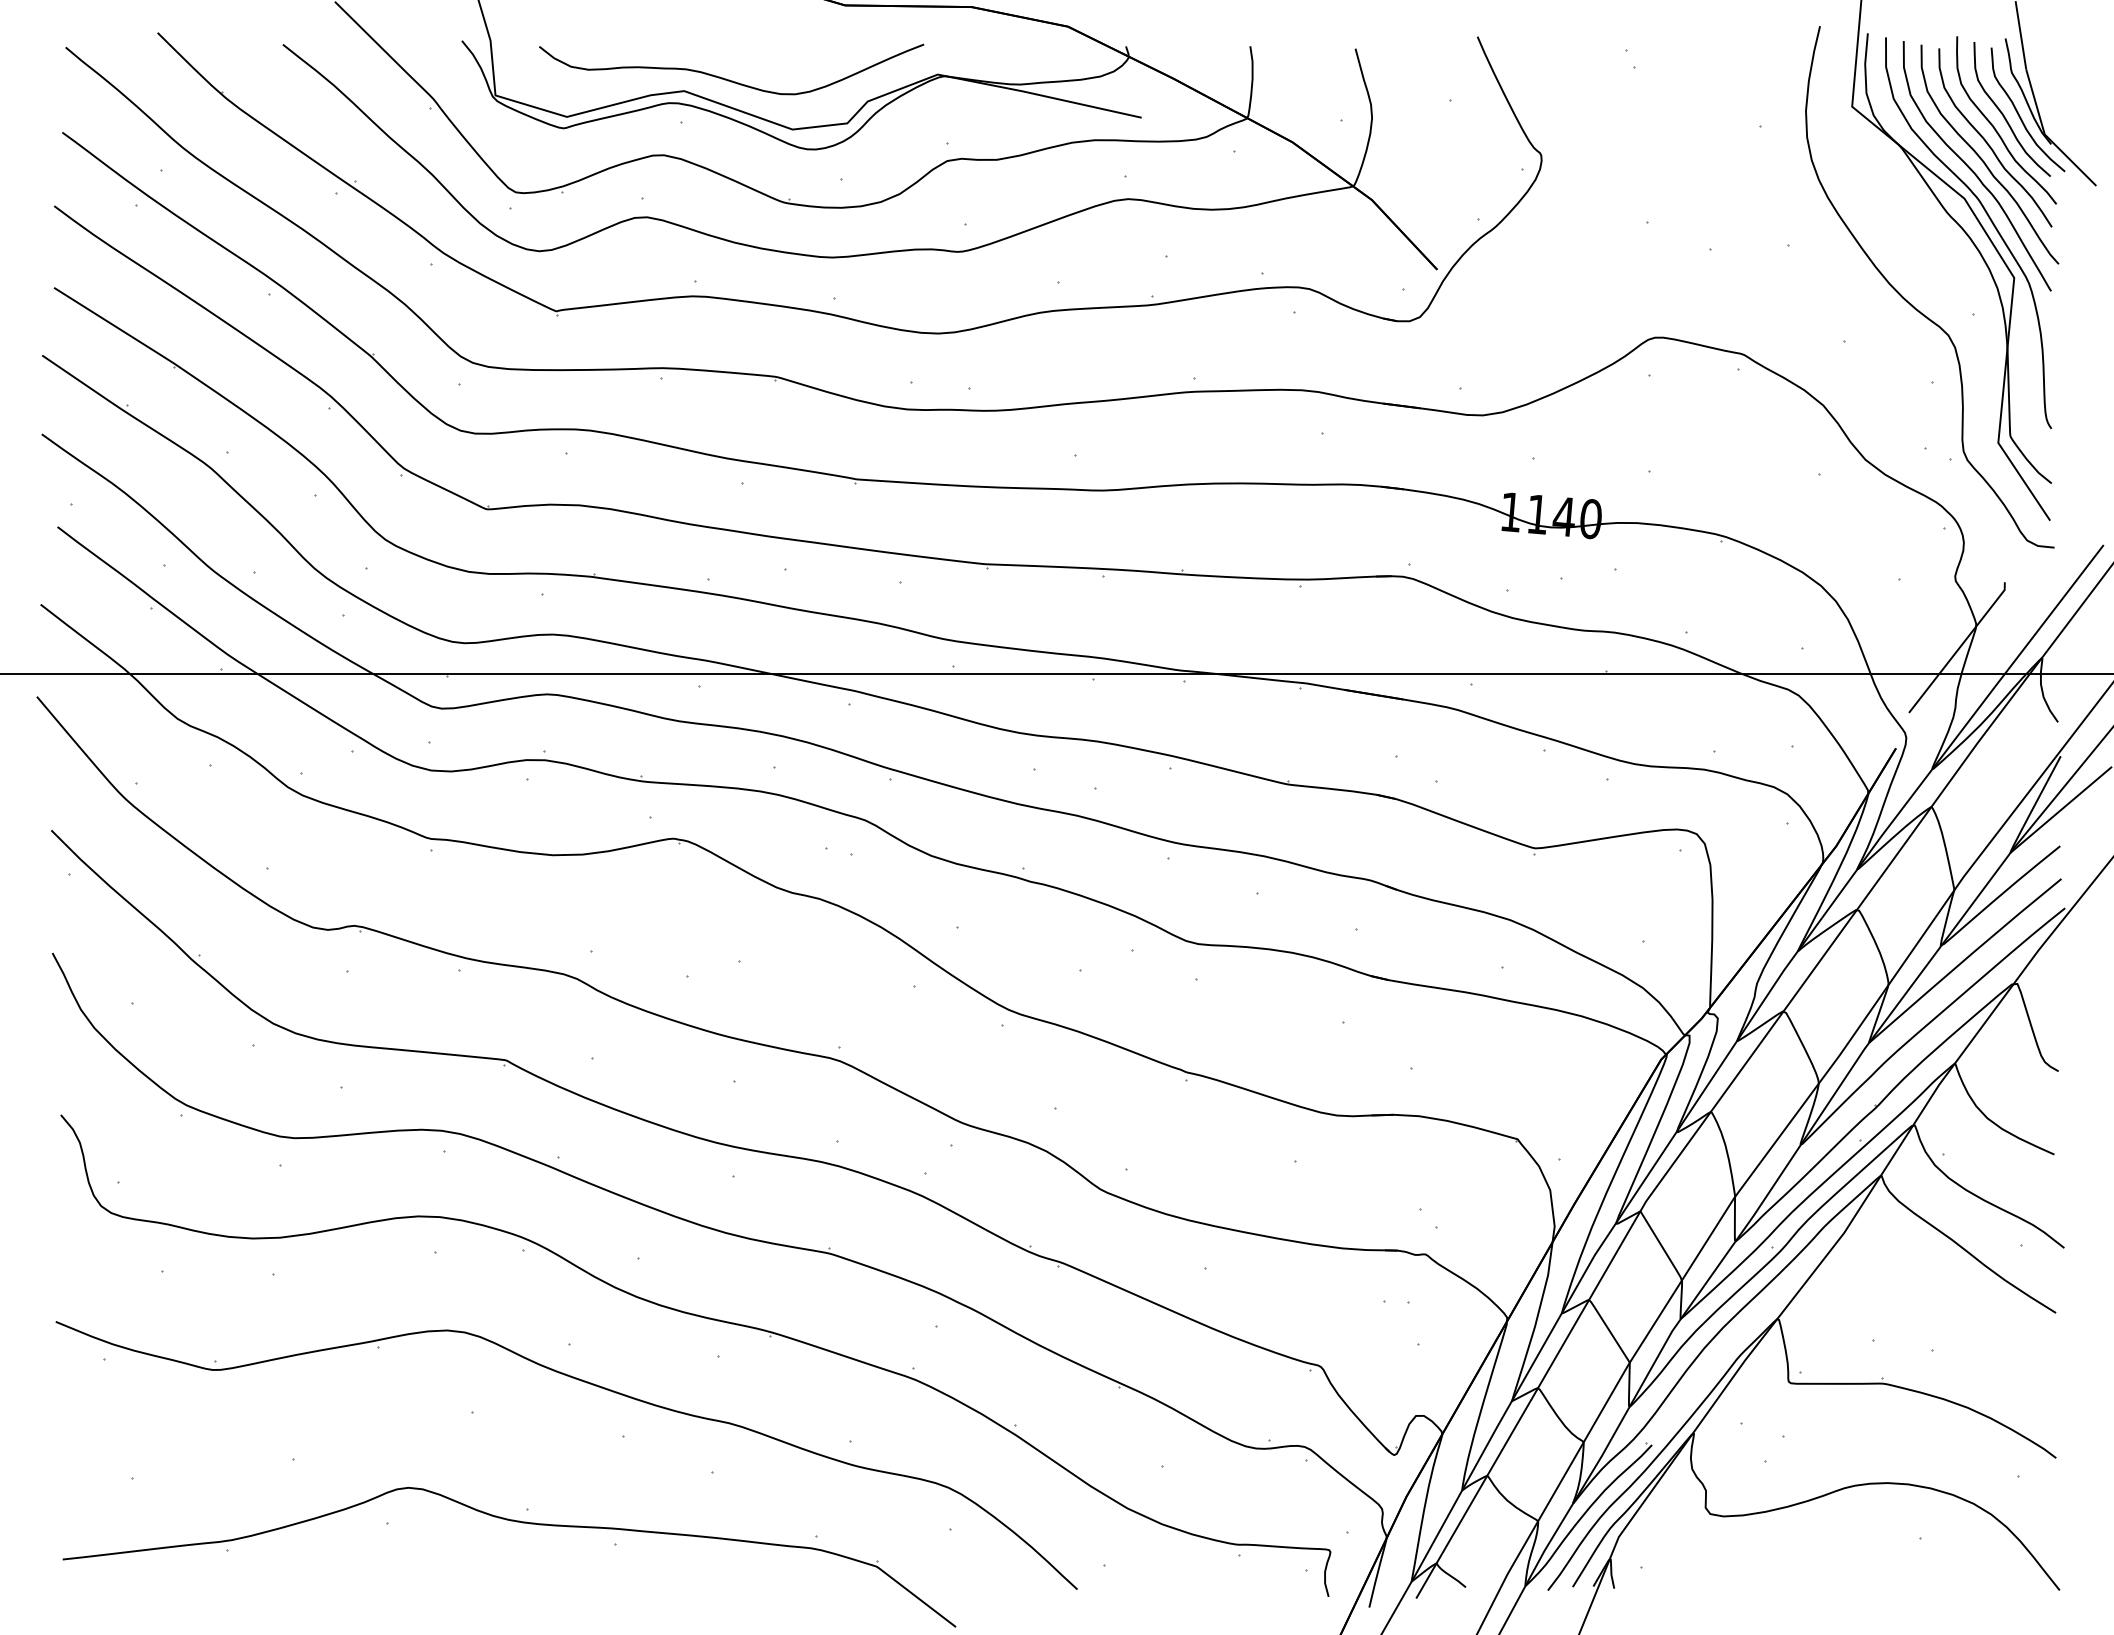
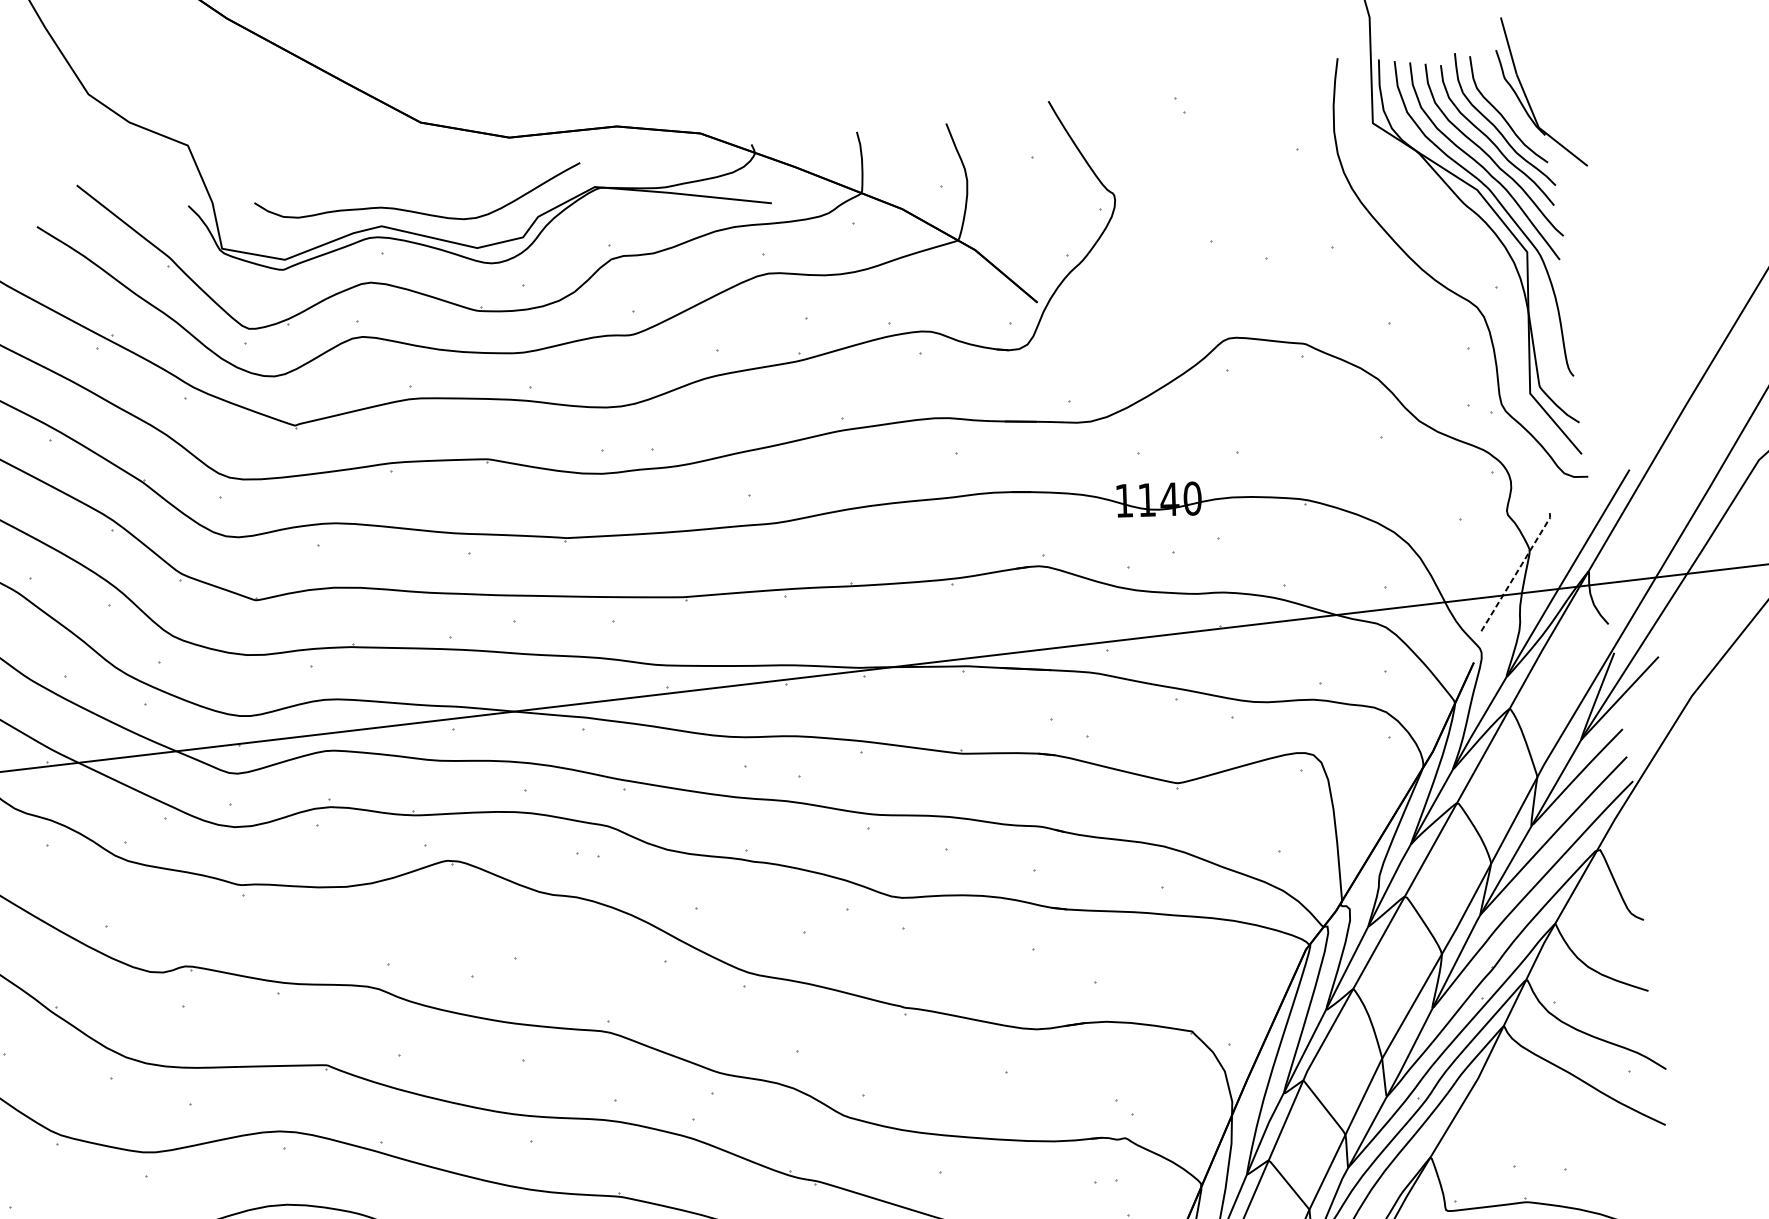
curve: (2019, 113) -> (1515, 112), removed
line: (1959, 647) -> (1517, 570), solid -> dashed

